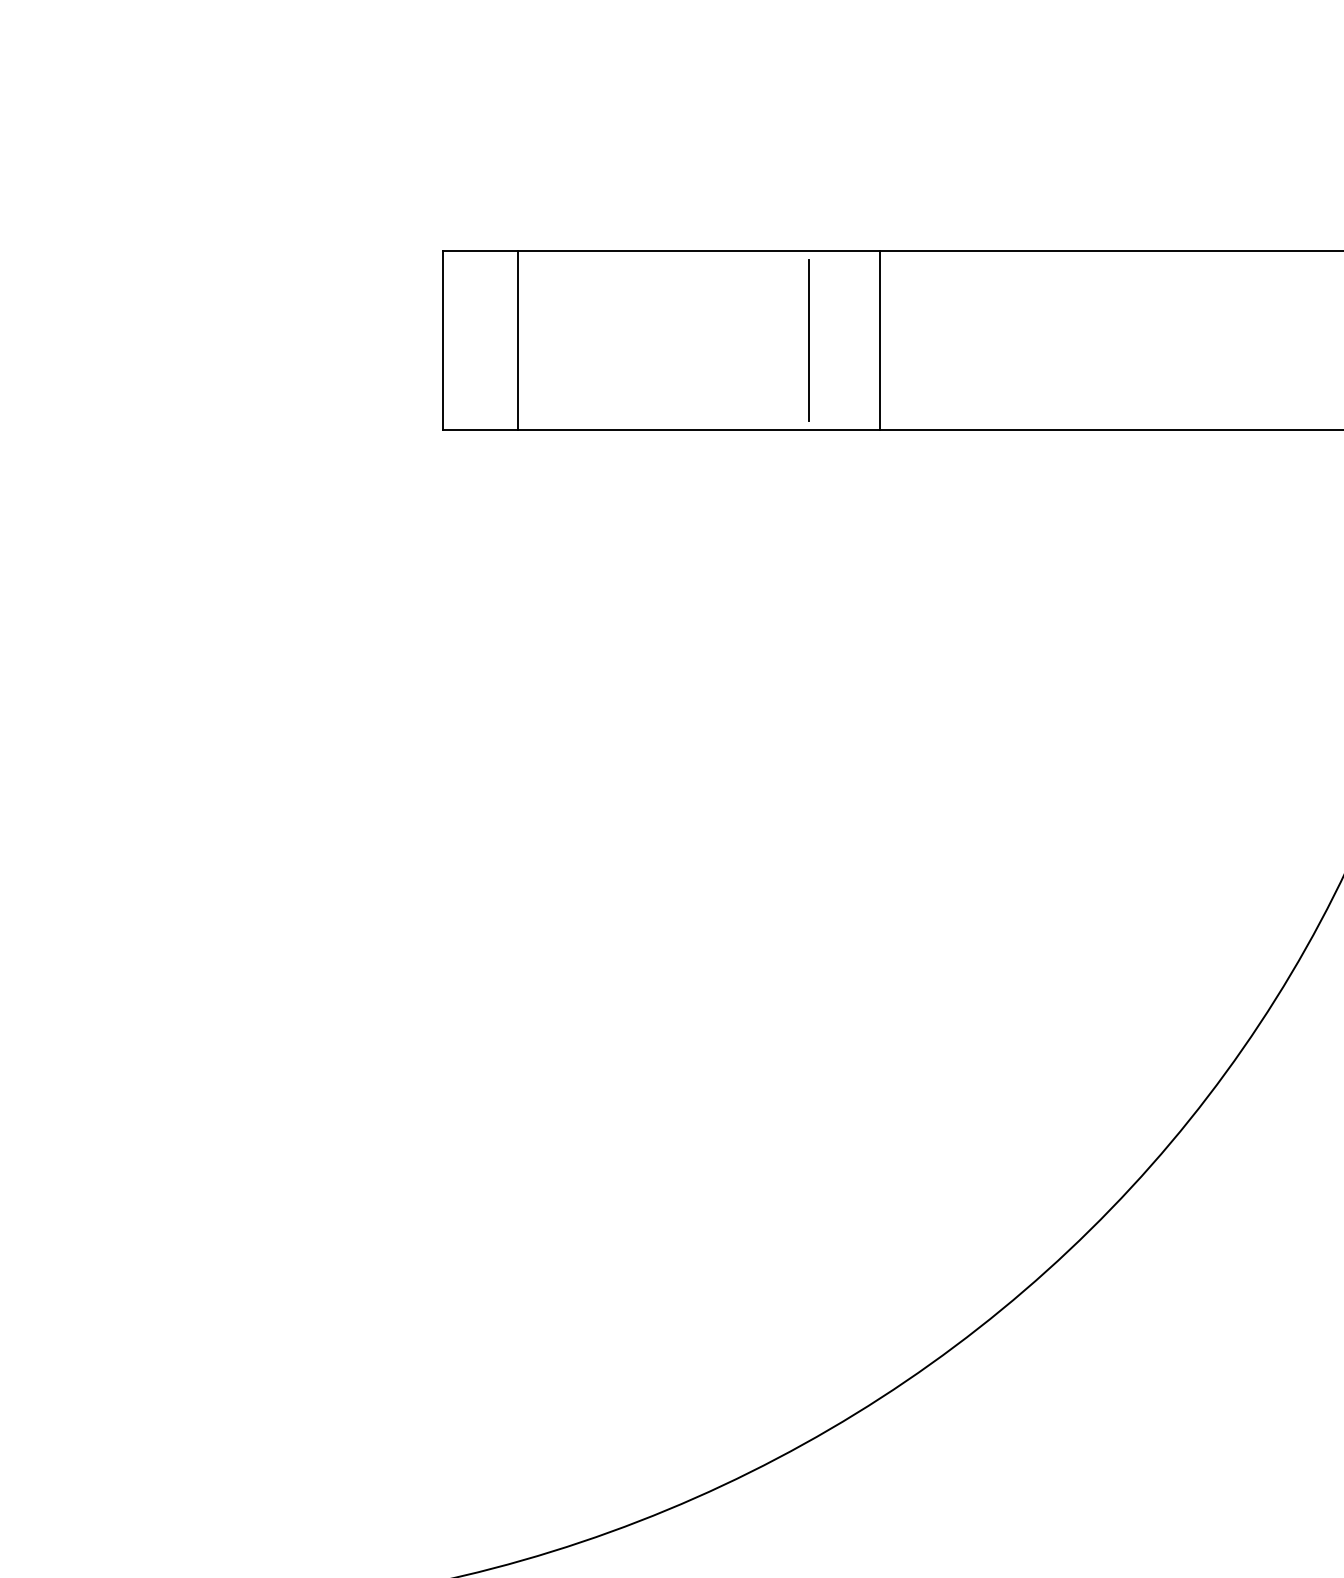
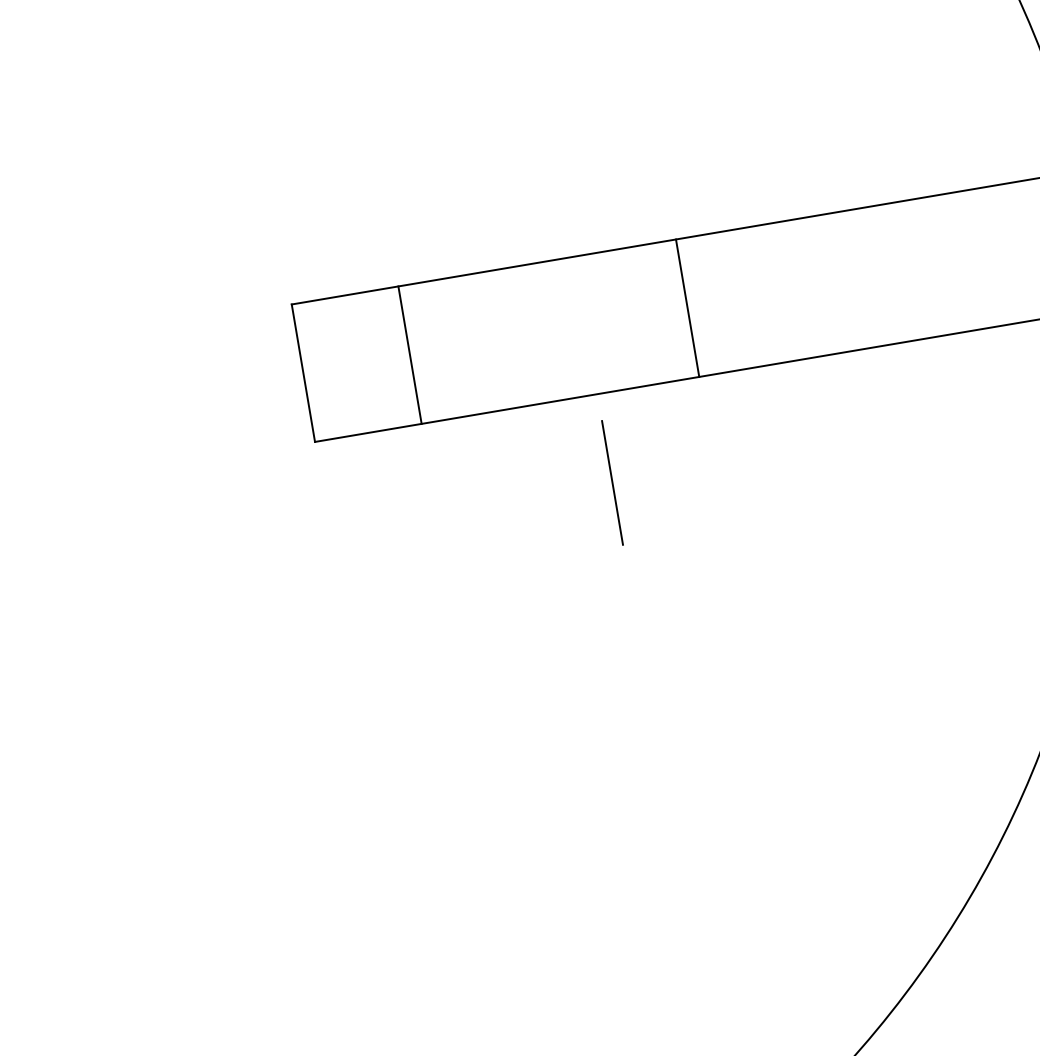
line: (517, 340) -> (409, 355), moved
line: (808, 340) -> (611, 483), moved
line: (880, 340) -> (687, 308), moved

